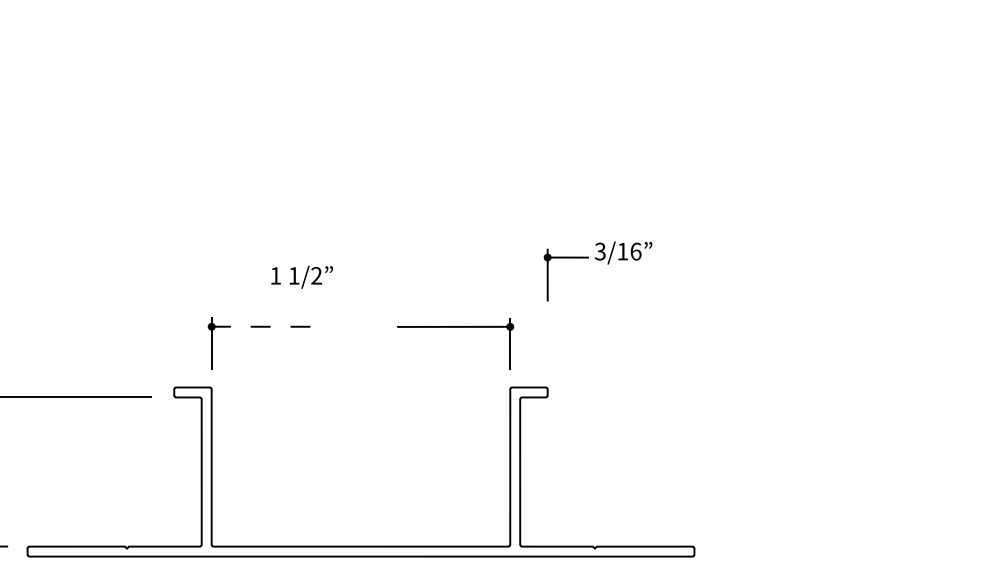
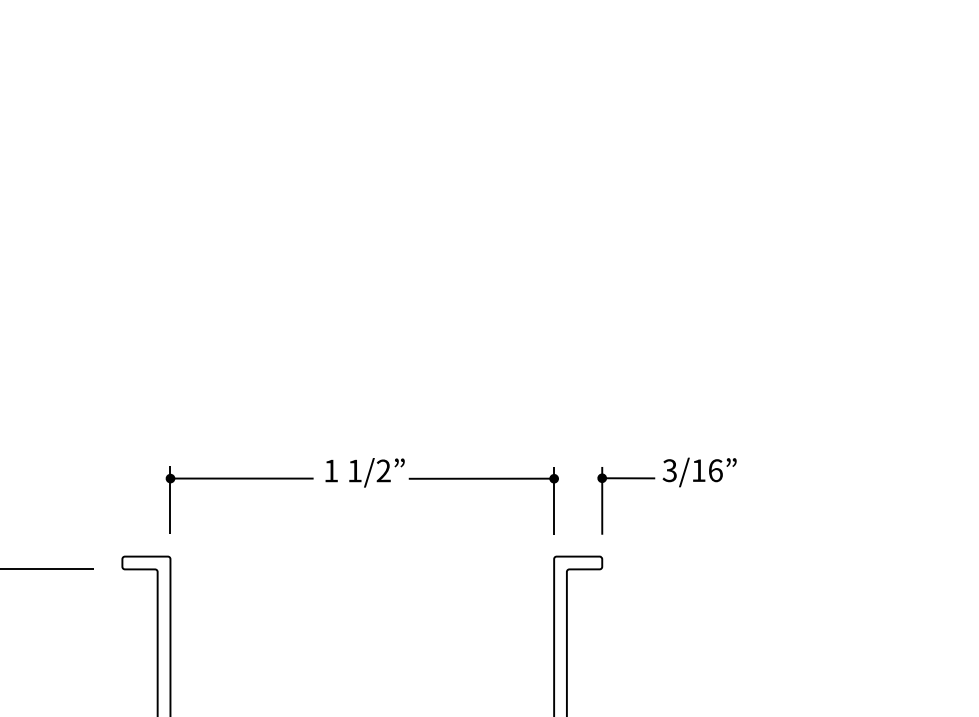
part: (597, 260) -> (666, 482), moved
text: (301, 276) -> (364, 471), moved
line: (267, 326) -> (242, 478), dashed -> solid

